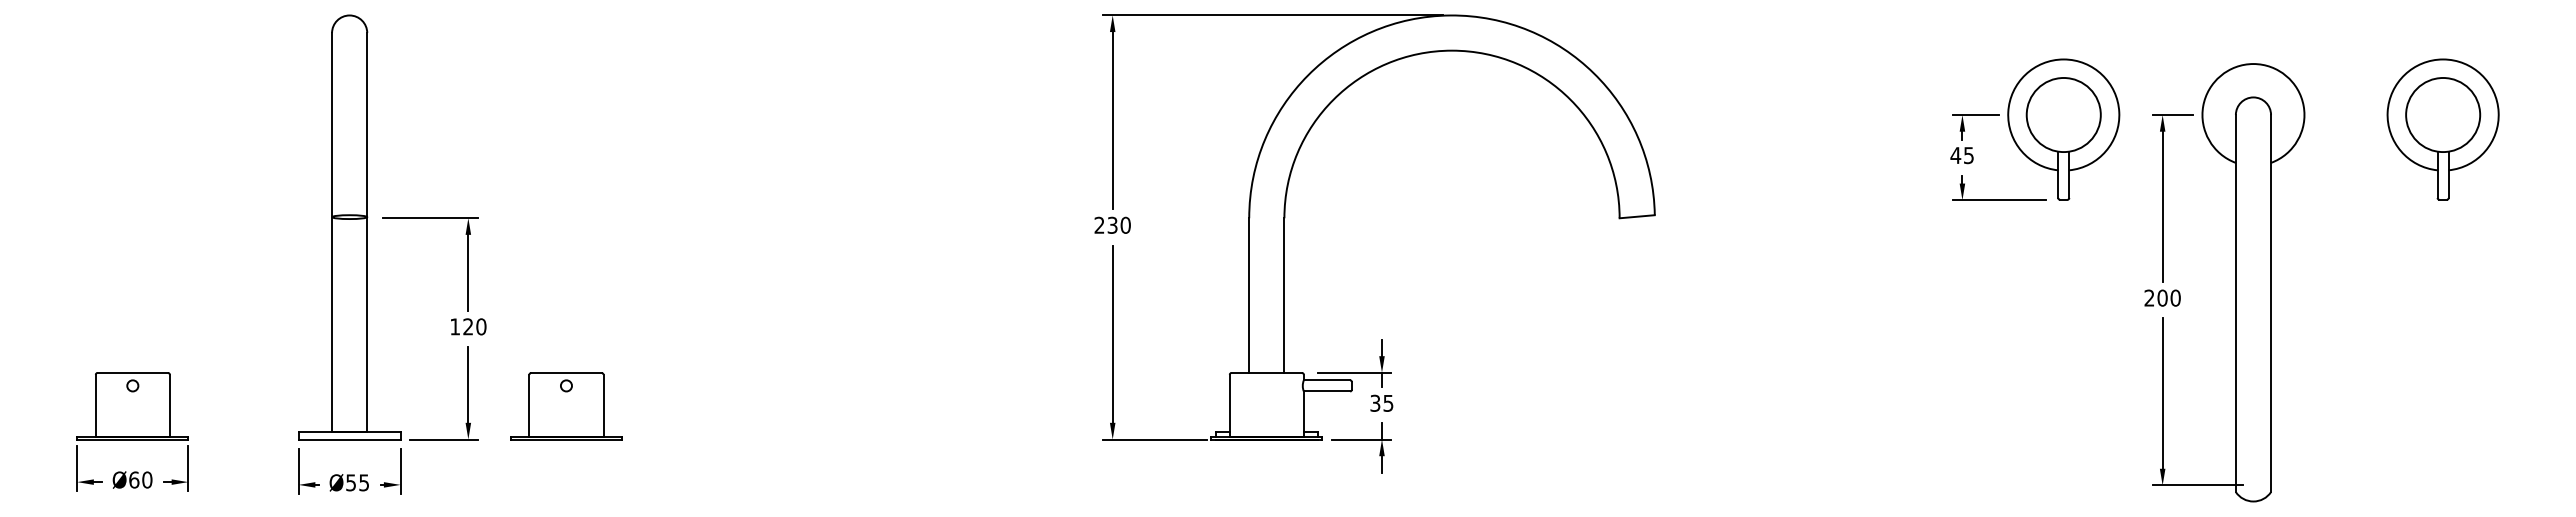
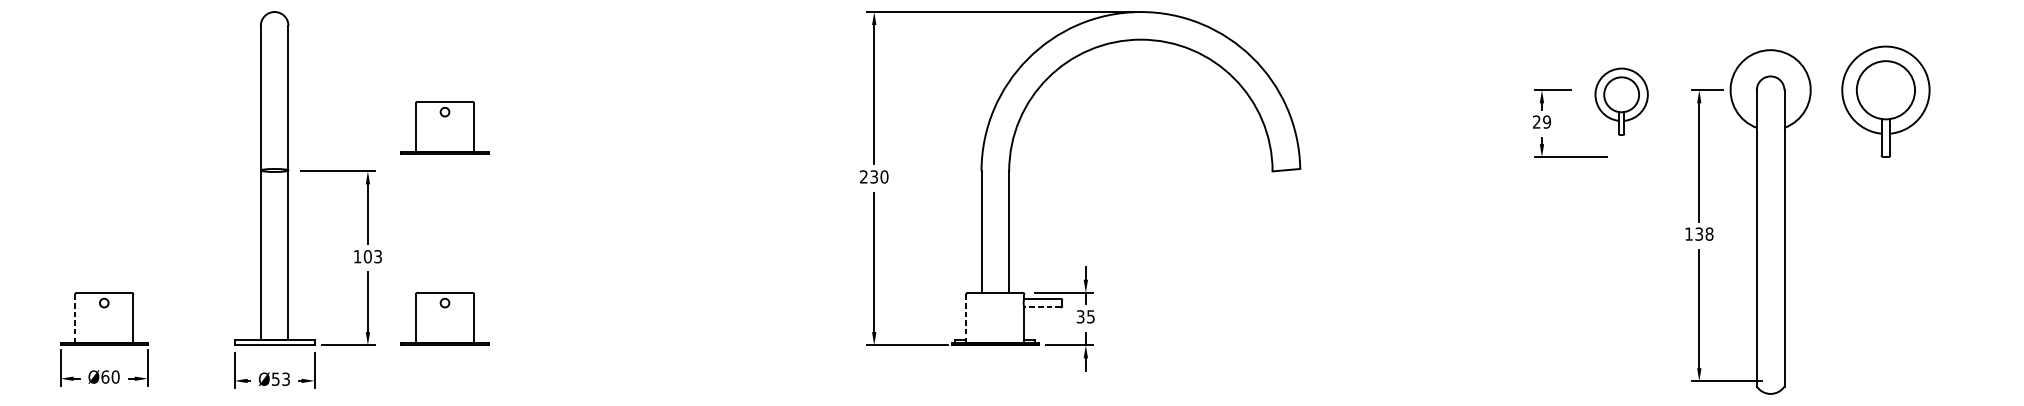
part: (2063, 129) -> (1621, 101), size x0.6
part: (2442, 129) -> (1885, 101), moved
text: (1961, 155) -> (1541, 122), 45 -> 29
part: (566, 163) -> (445, 128), added
text: (2162, 297) -> (1699, 233), 200 -> 138
text: (474, 326) -> (372, 256), 120 -> 103
line: (1326, 391) -> (1042, 307), solid -> dashed
line: (95, 405) -> (74, 318), solid -> dashed
line: (1229, 405) -> (966, 318), solid -> dashed
text: (364, 482) -> (286, 379), Ø55 -> Ø53

